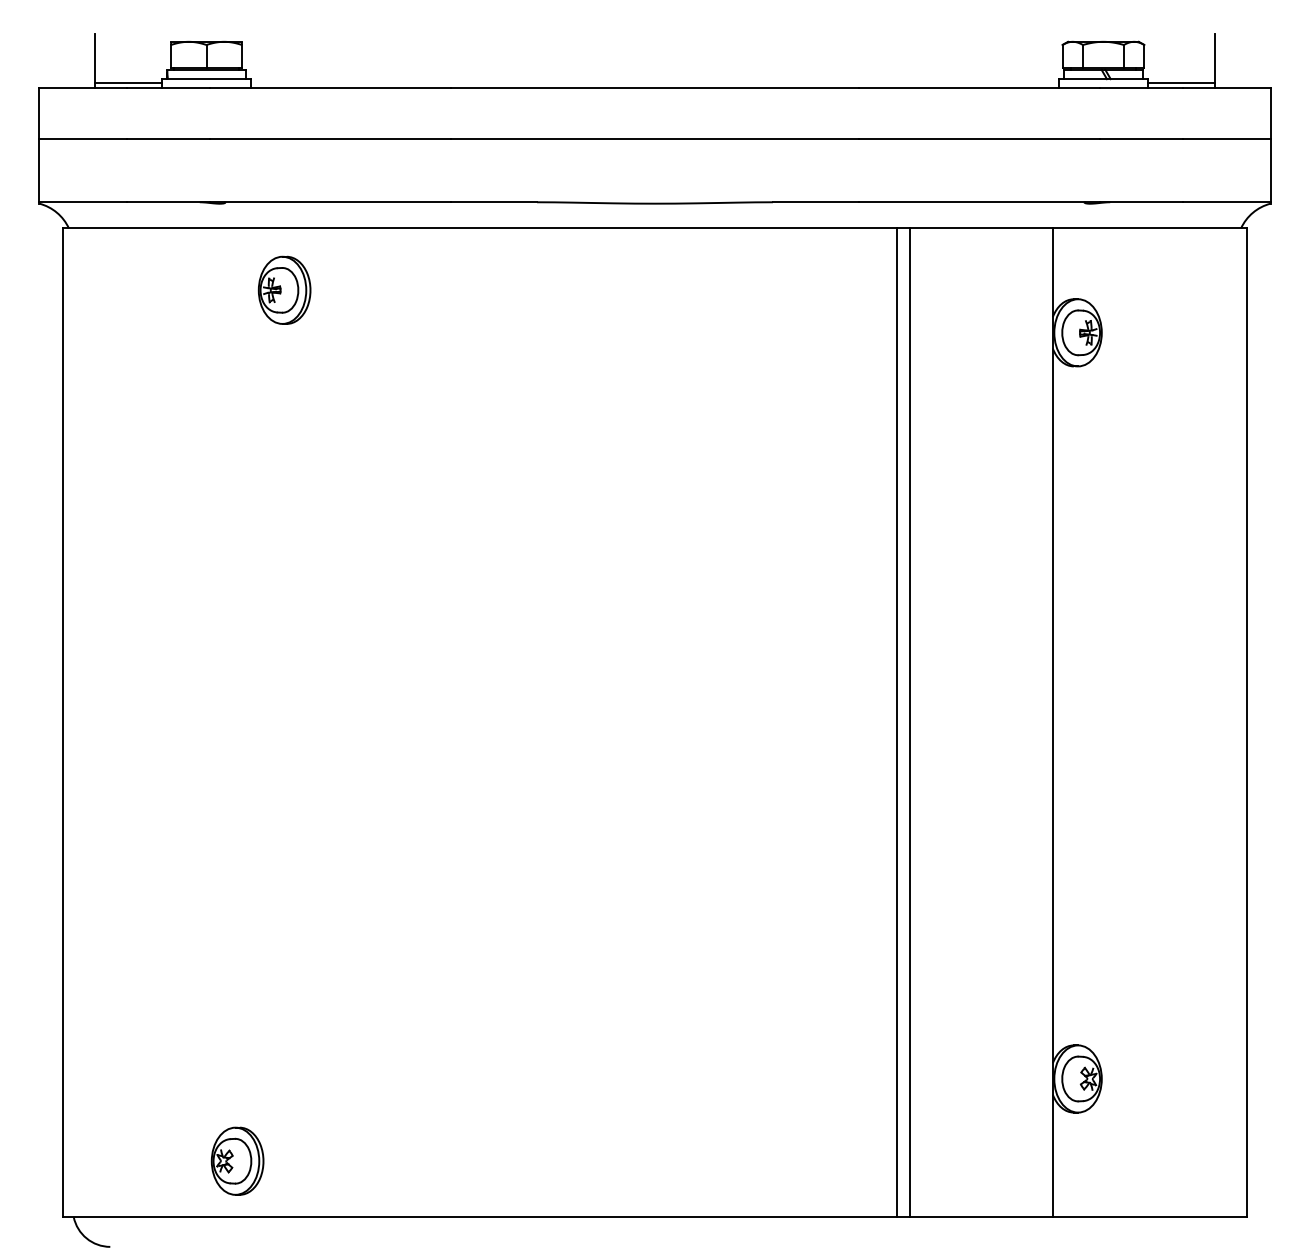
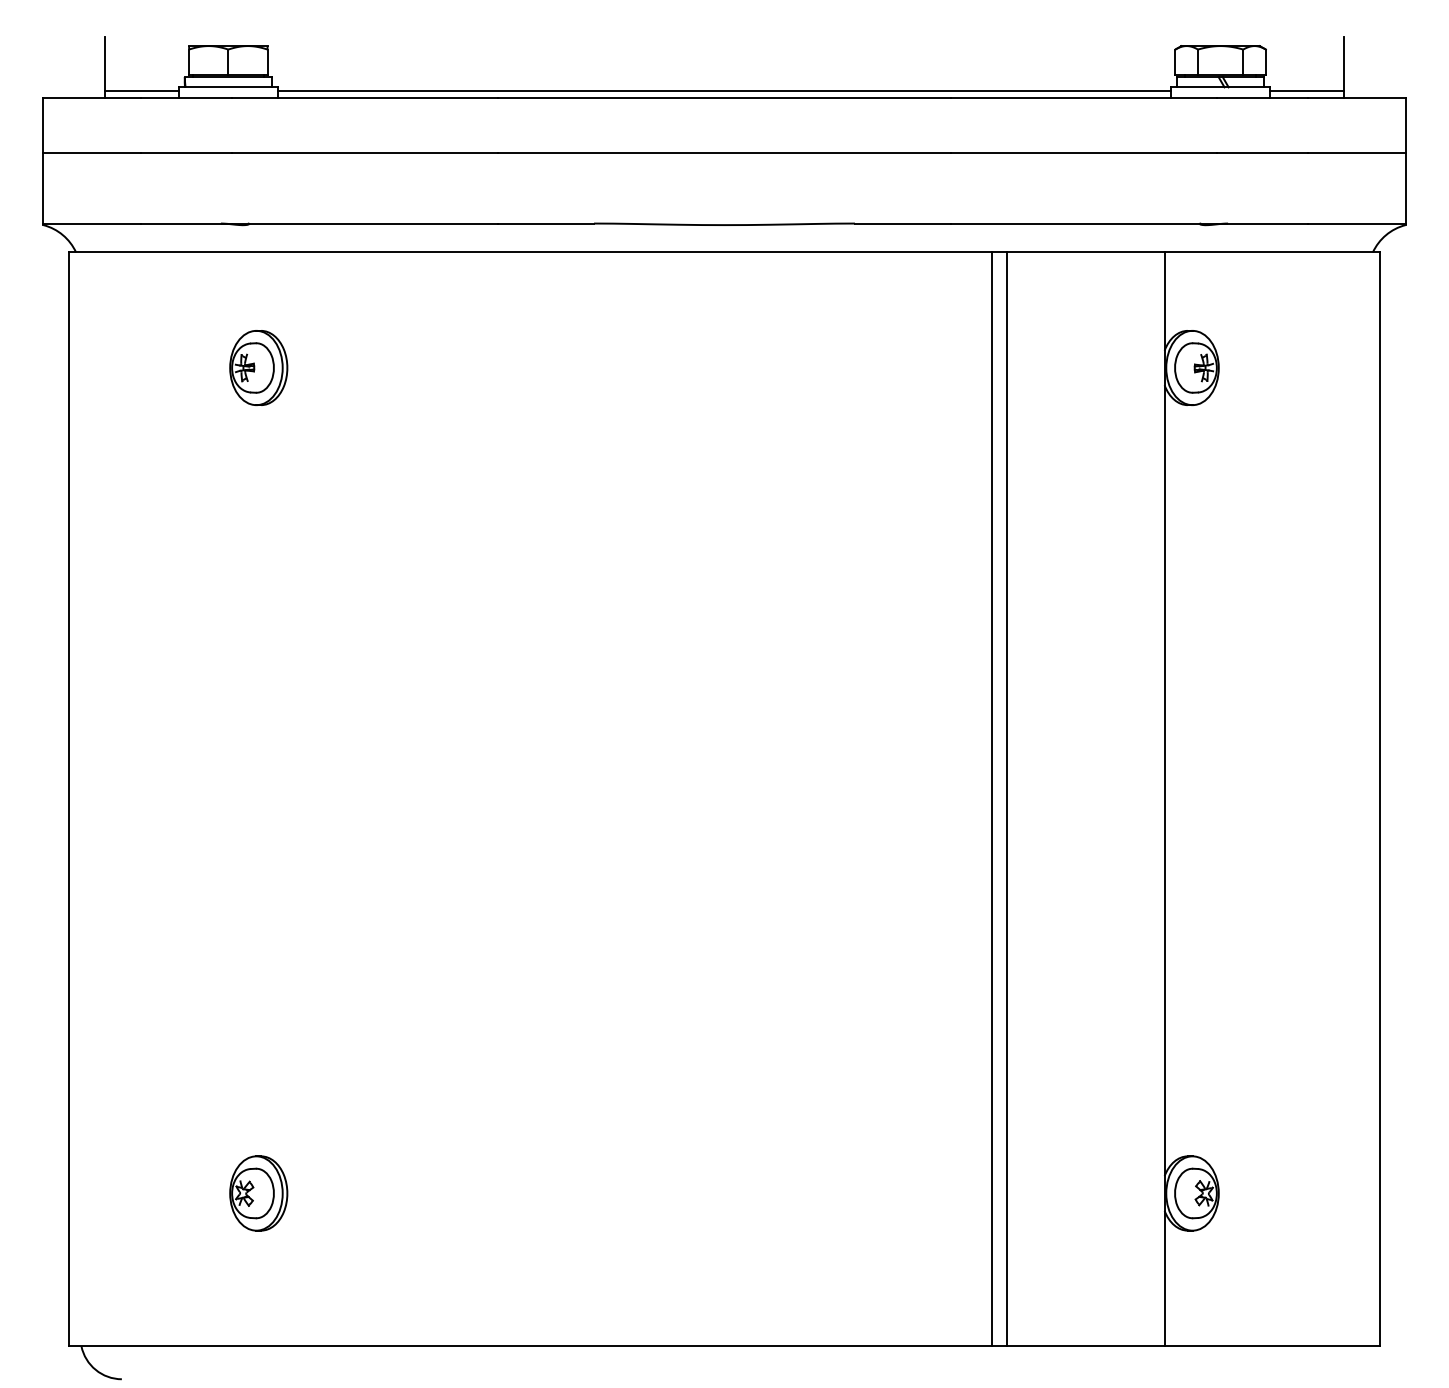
line: (655, 82) -> (724, 91), added
part: (284, 289) -> (258, 367), moved
part: (237, 1161) -> (258, 1193), moved

